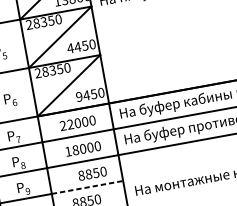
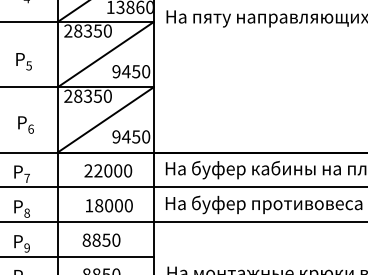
text: (70, 48) -> (116, 71), 4450 -> 9450
text: (92, 173) -> (101, 239), moved
line: (88, 187) -> (106, 257), dashed -> solid

